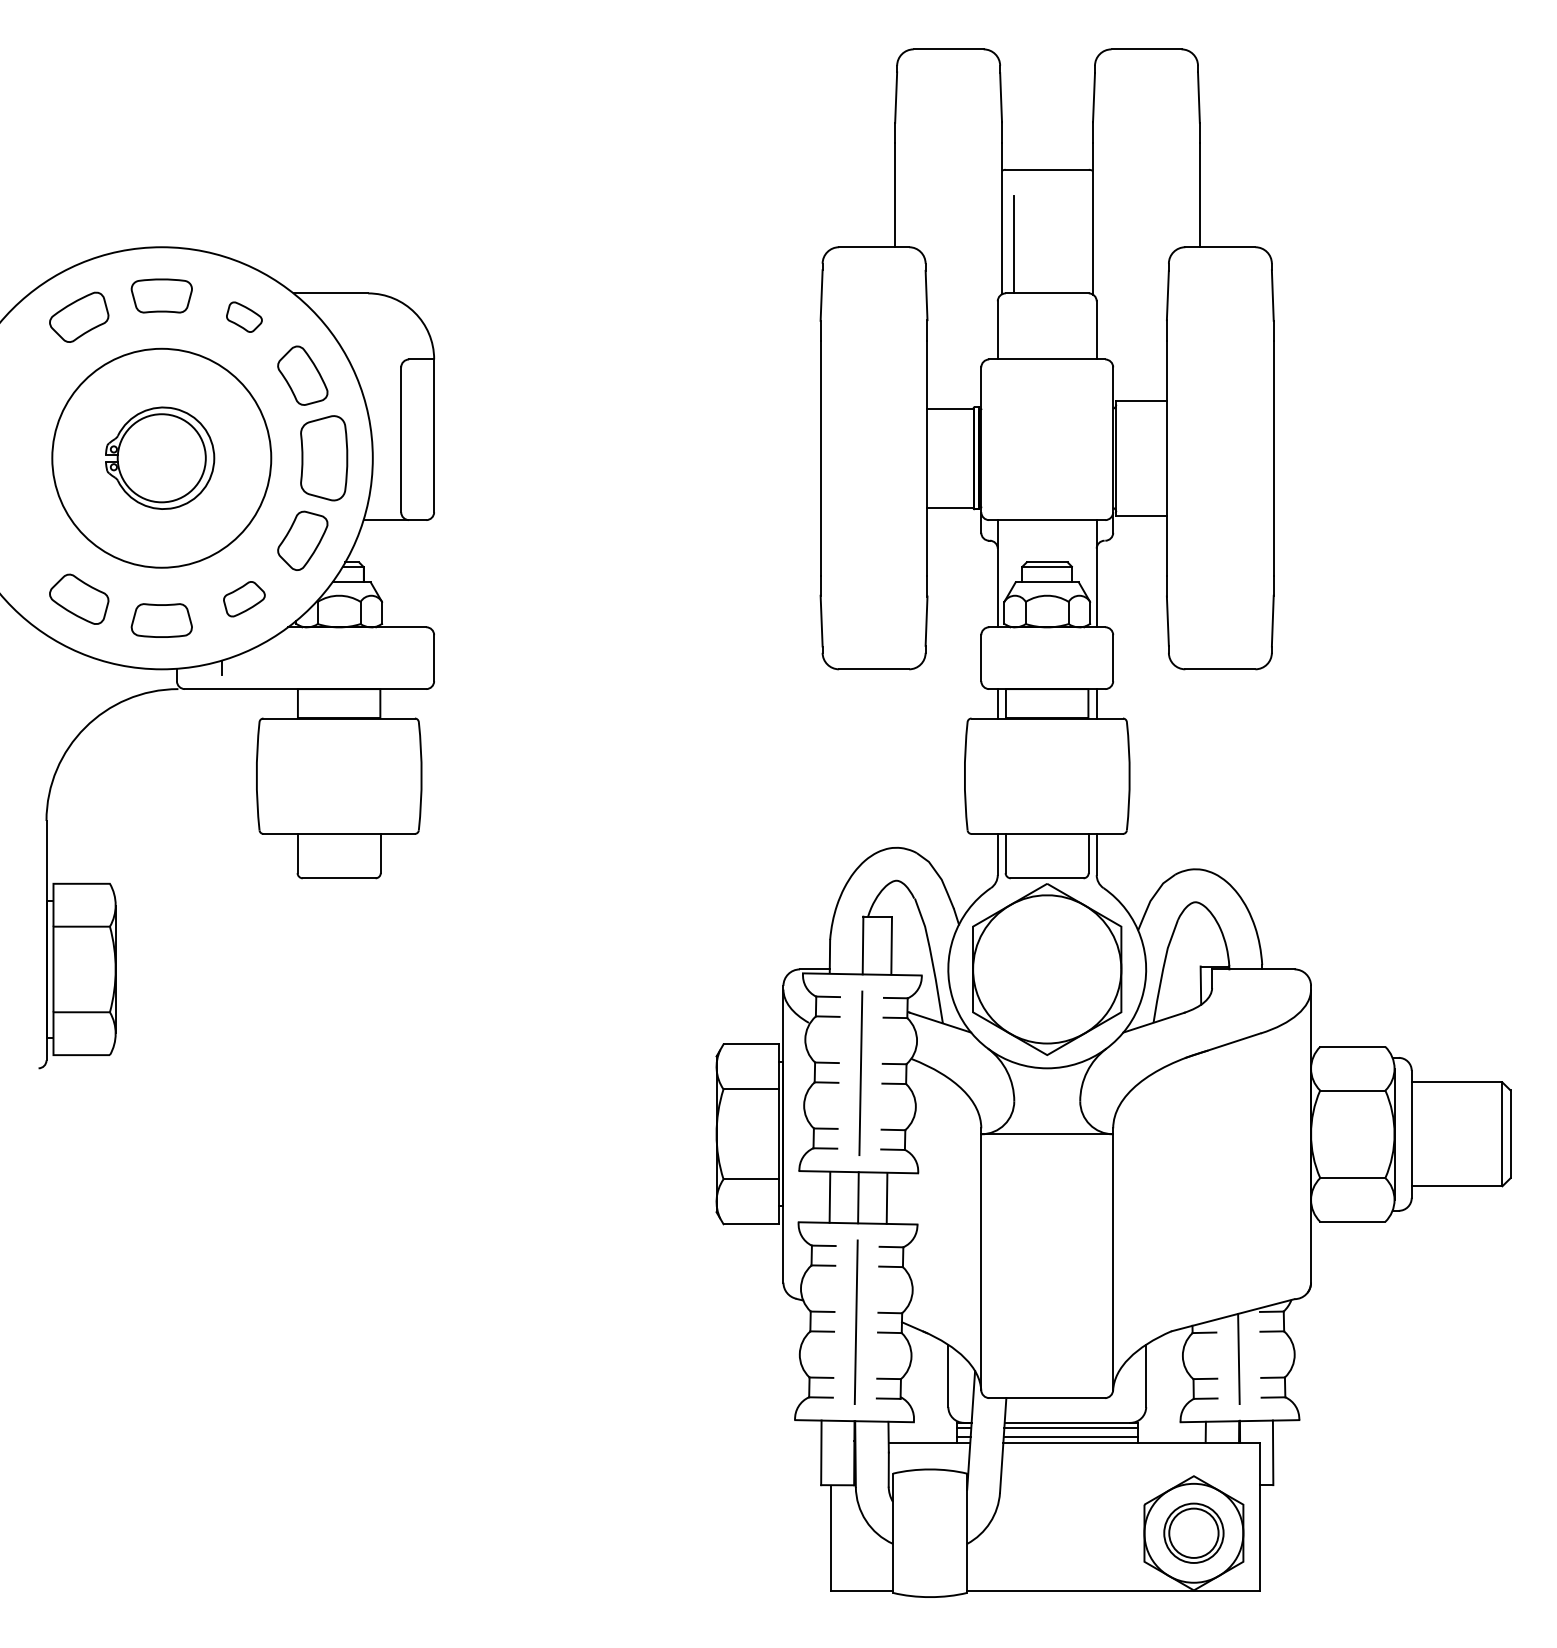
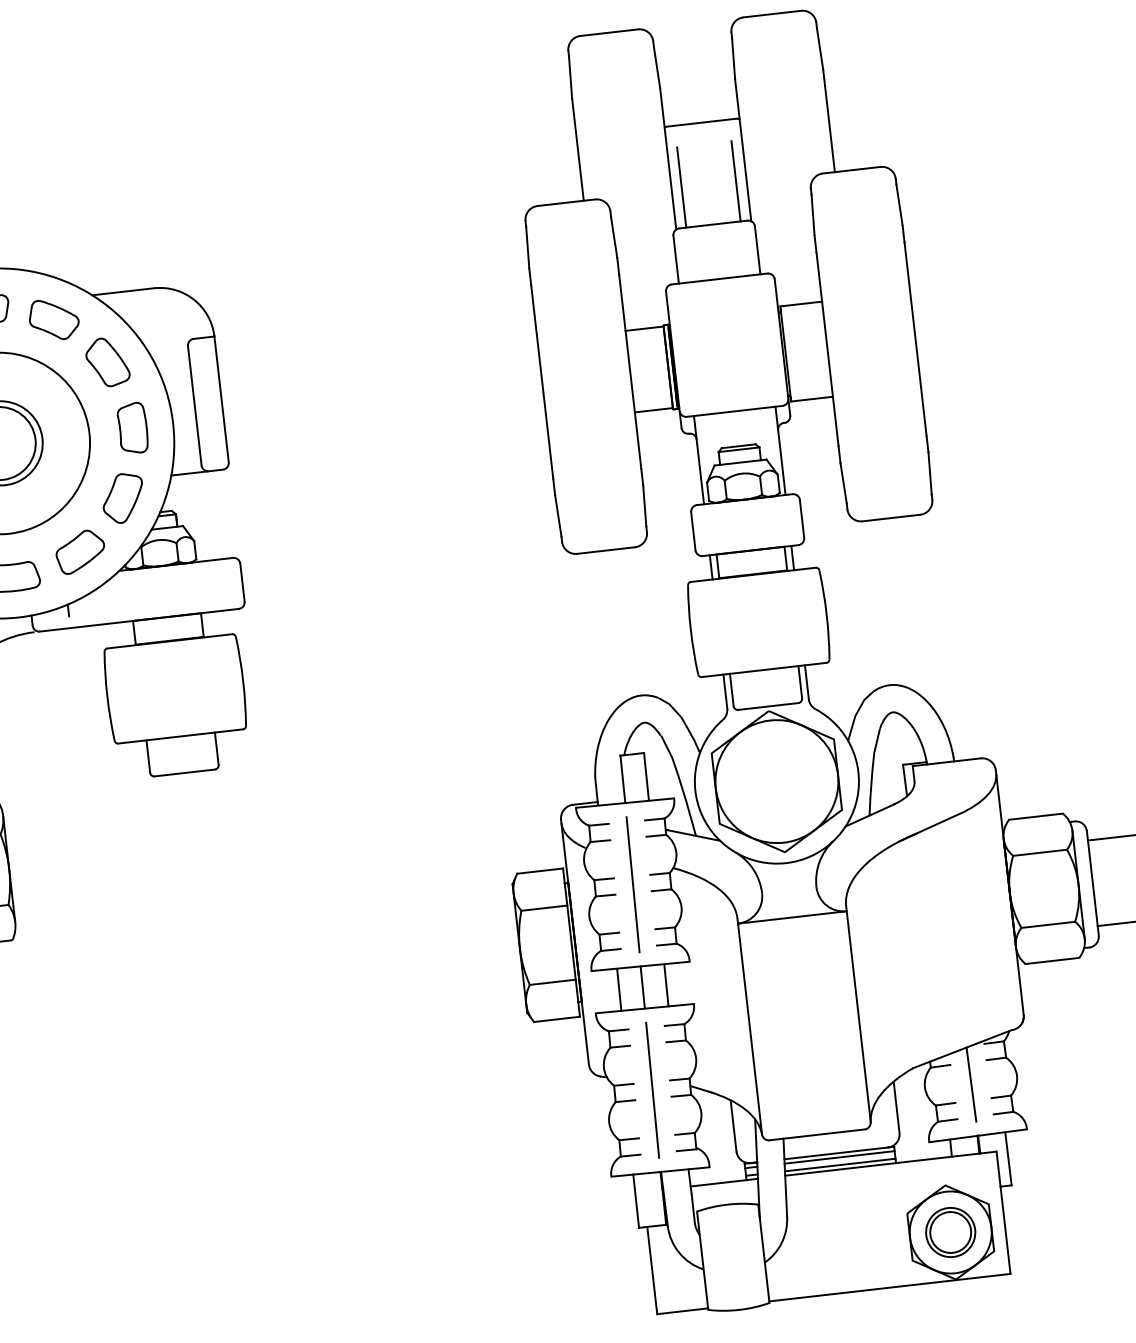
line: (1080, 244) -> (736, 181), added
part: (244, 316) -> (54, 318), size x1.67
part: (323, 458) -> (132, 428), size x0.71
part: (244, 598) -> (80, 551), size x1.43

